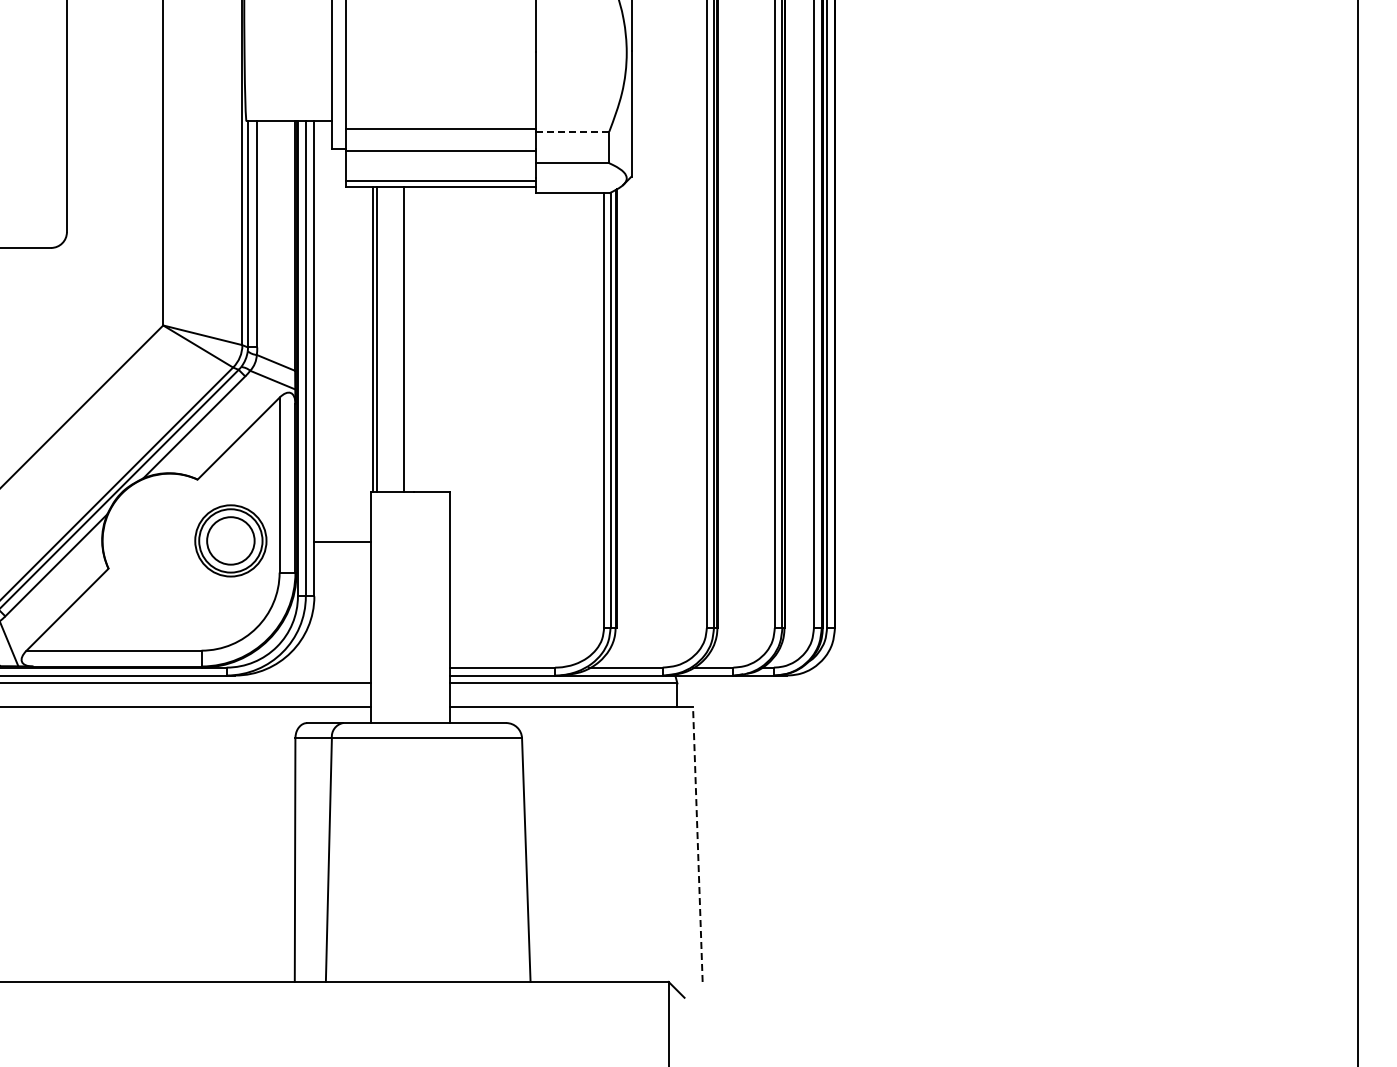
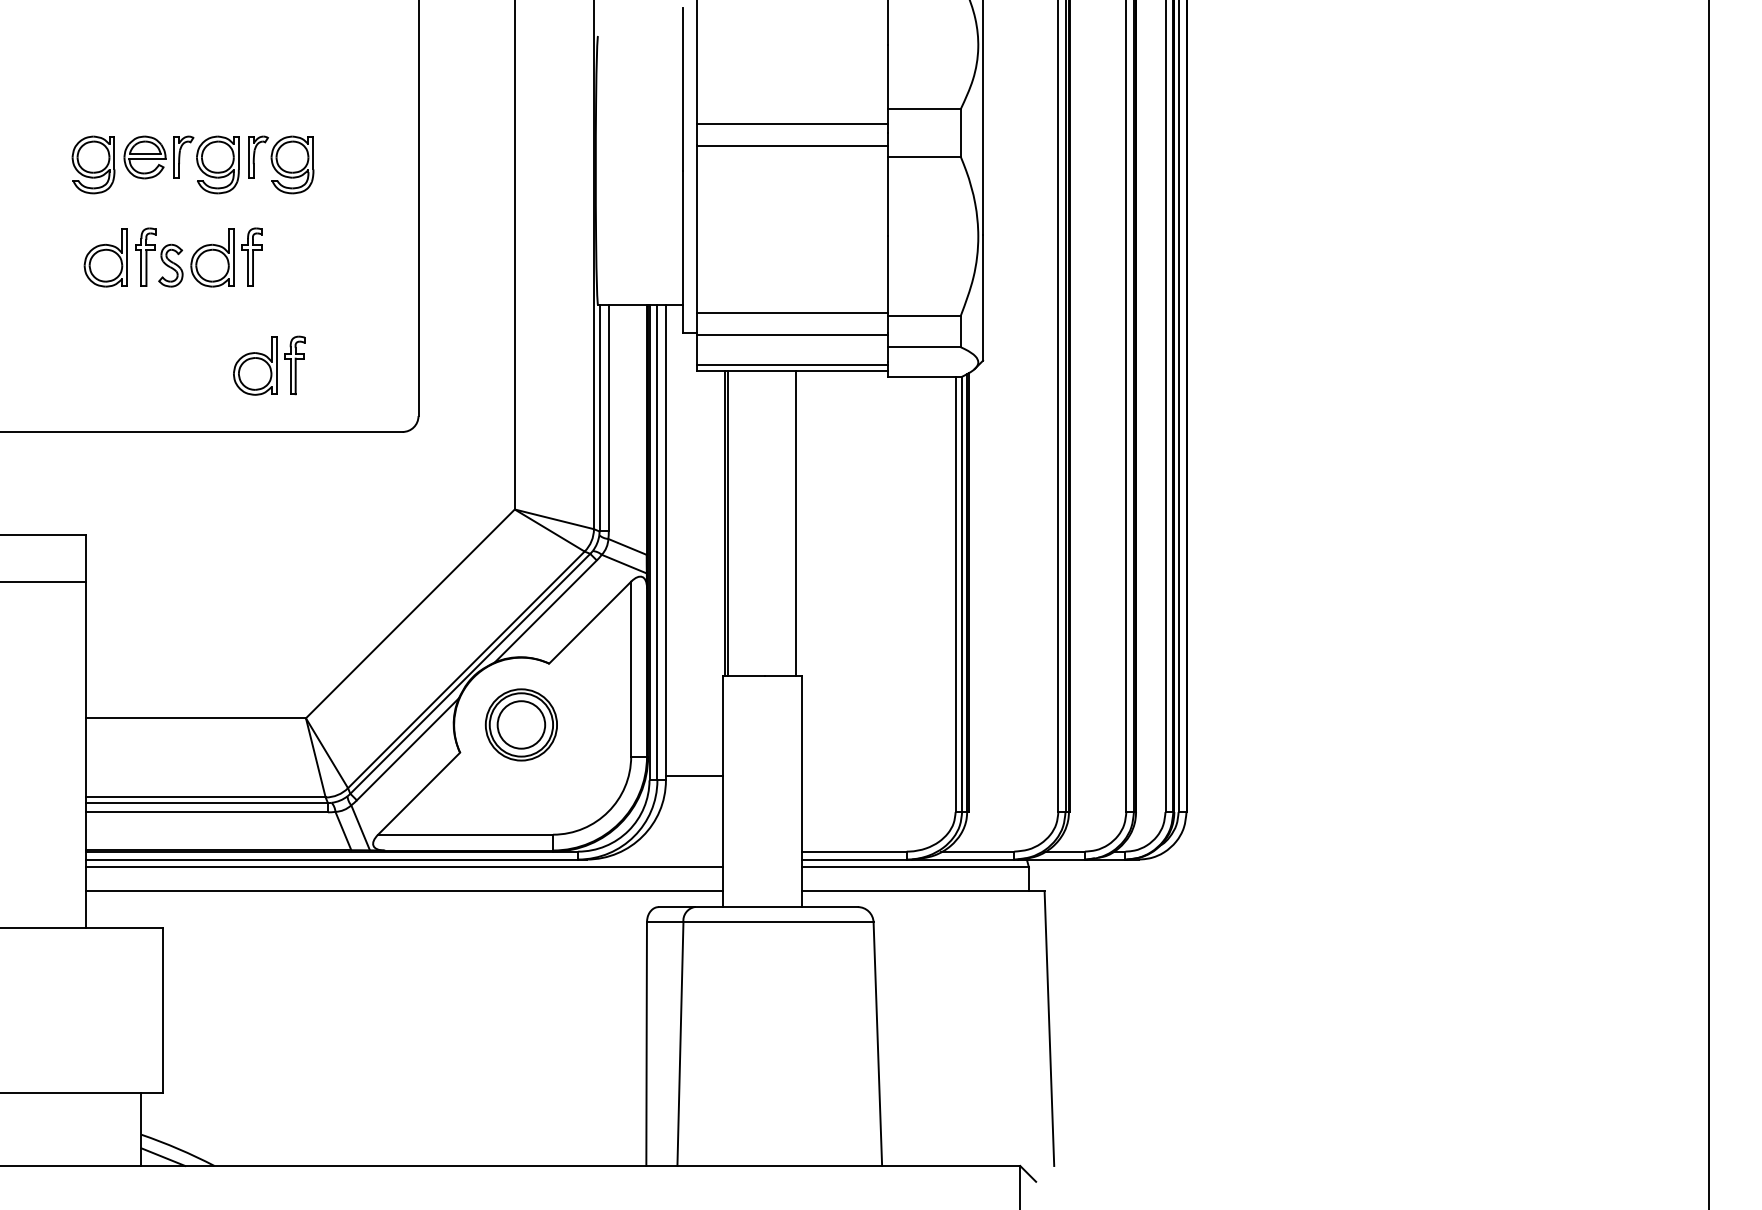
line: (572, 131) -> (924, 315), dashed -> solid
line: (403, 339) -> (796, 523), moved
part: (229, 540) -> (520, 724), moved
line: (341, 541) -> (693, 775), moved
line: (697, 844) -> (1049, 1028), dashed -> solid

